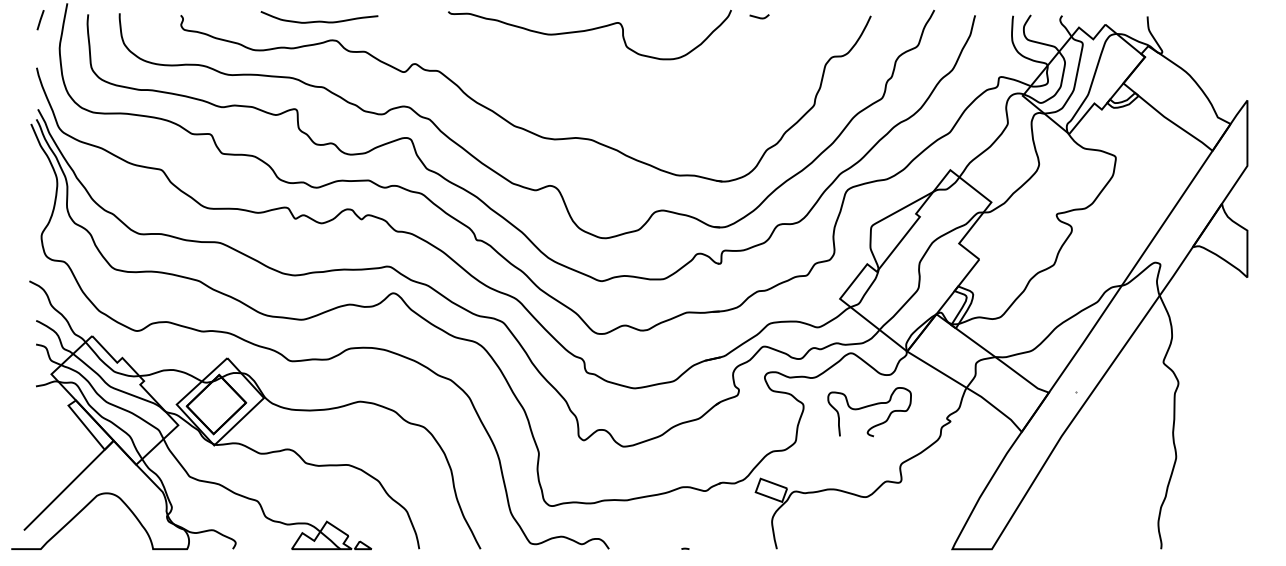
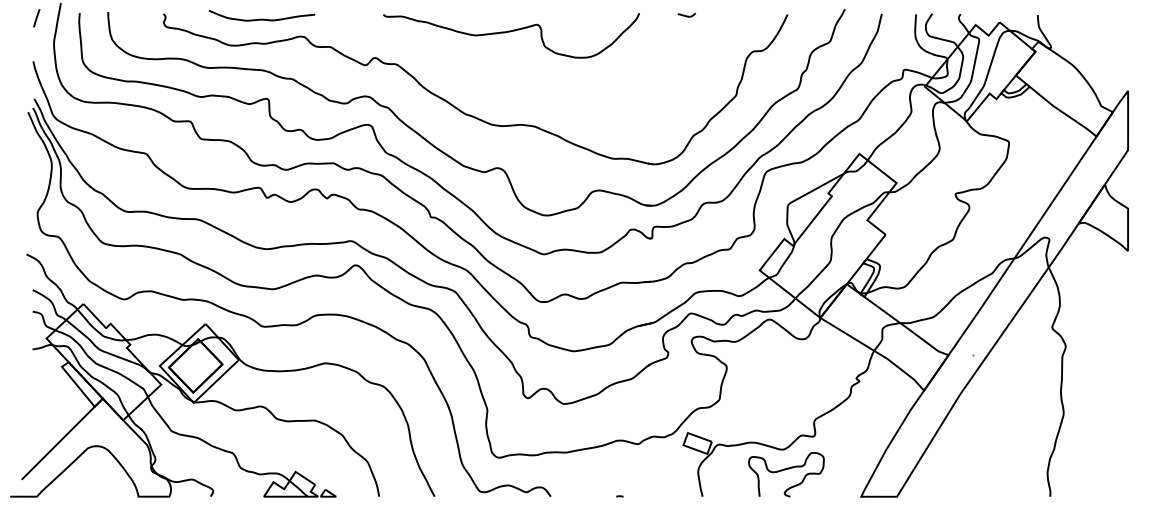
curve: (319, 20) -> (261, 18), moved
curve: (588, 31) -> (510, 32), moved
curve: (868, 407) -> (785, 470), moved

